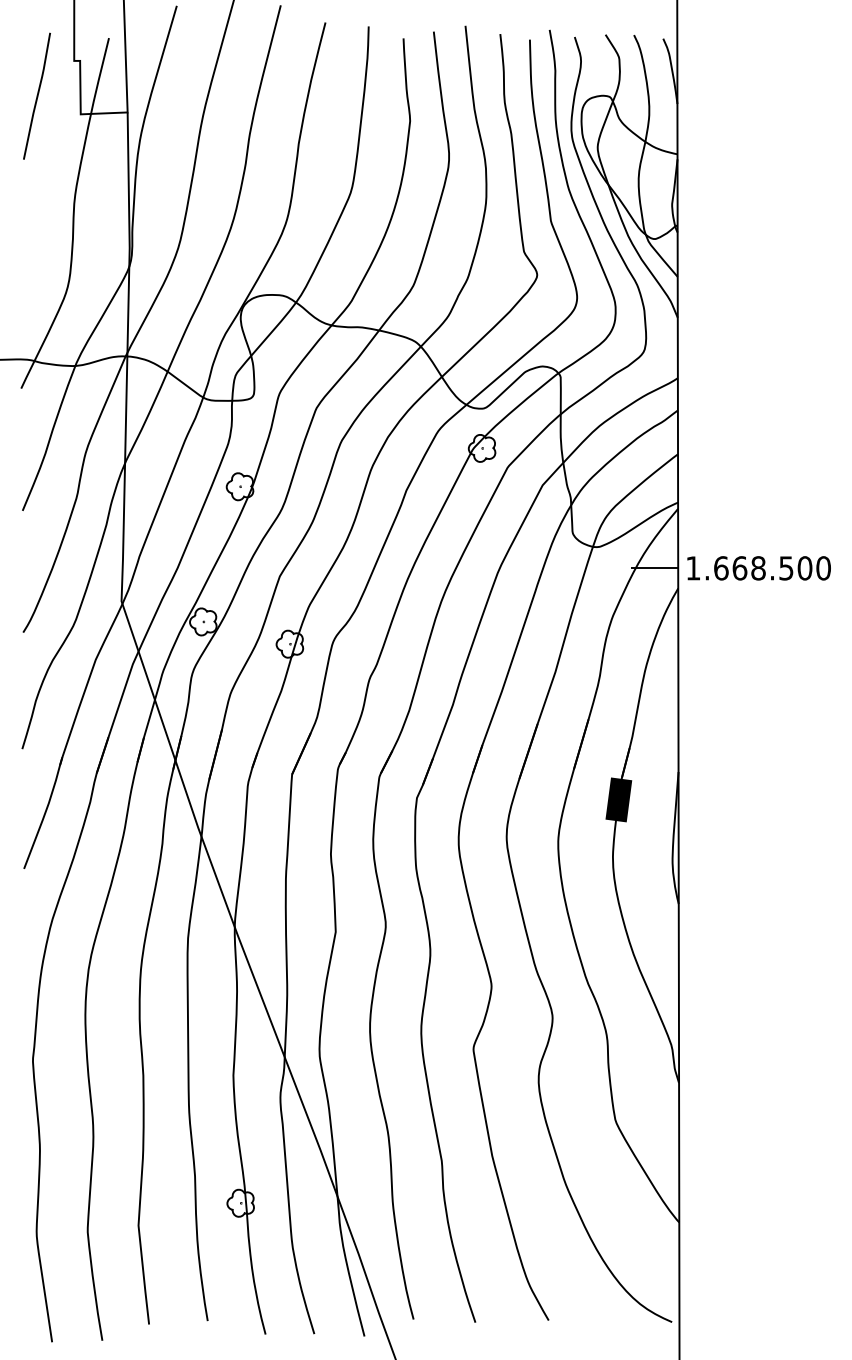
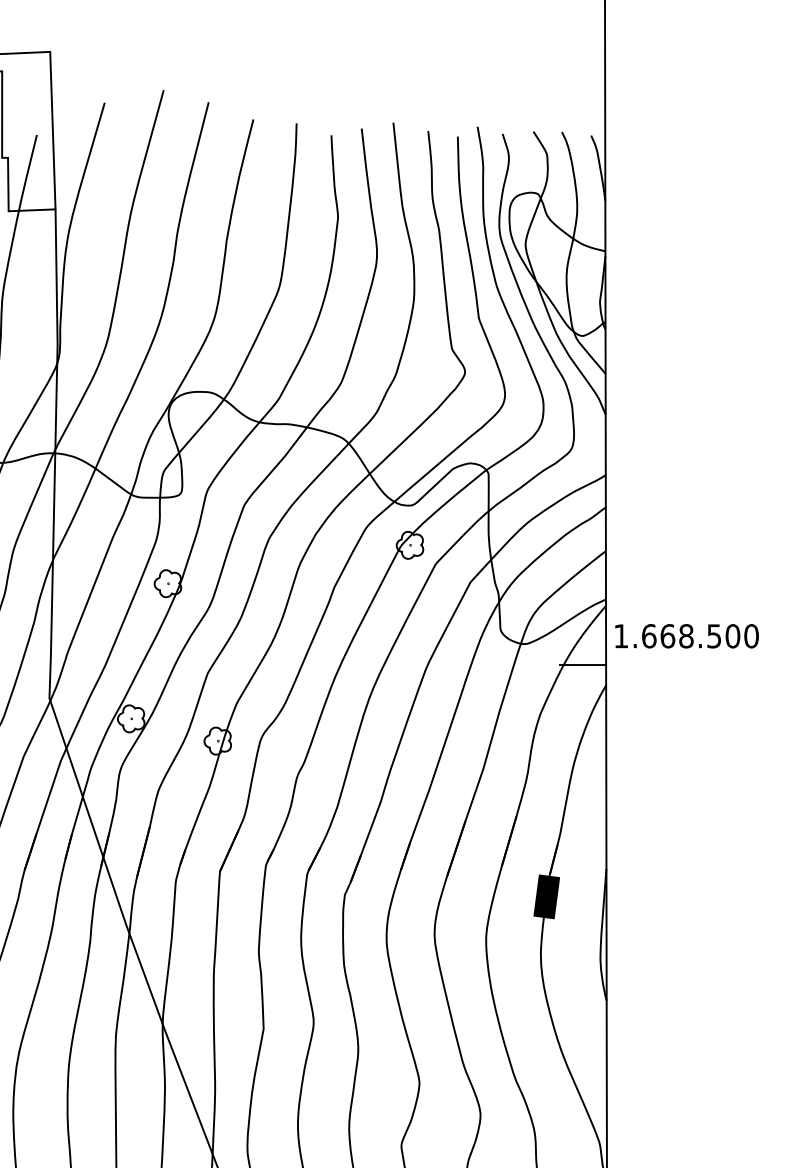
text: (758, 568) -> (686, 636), moved

